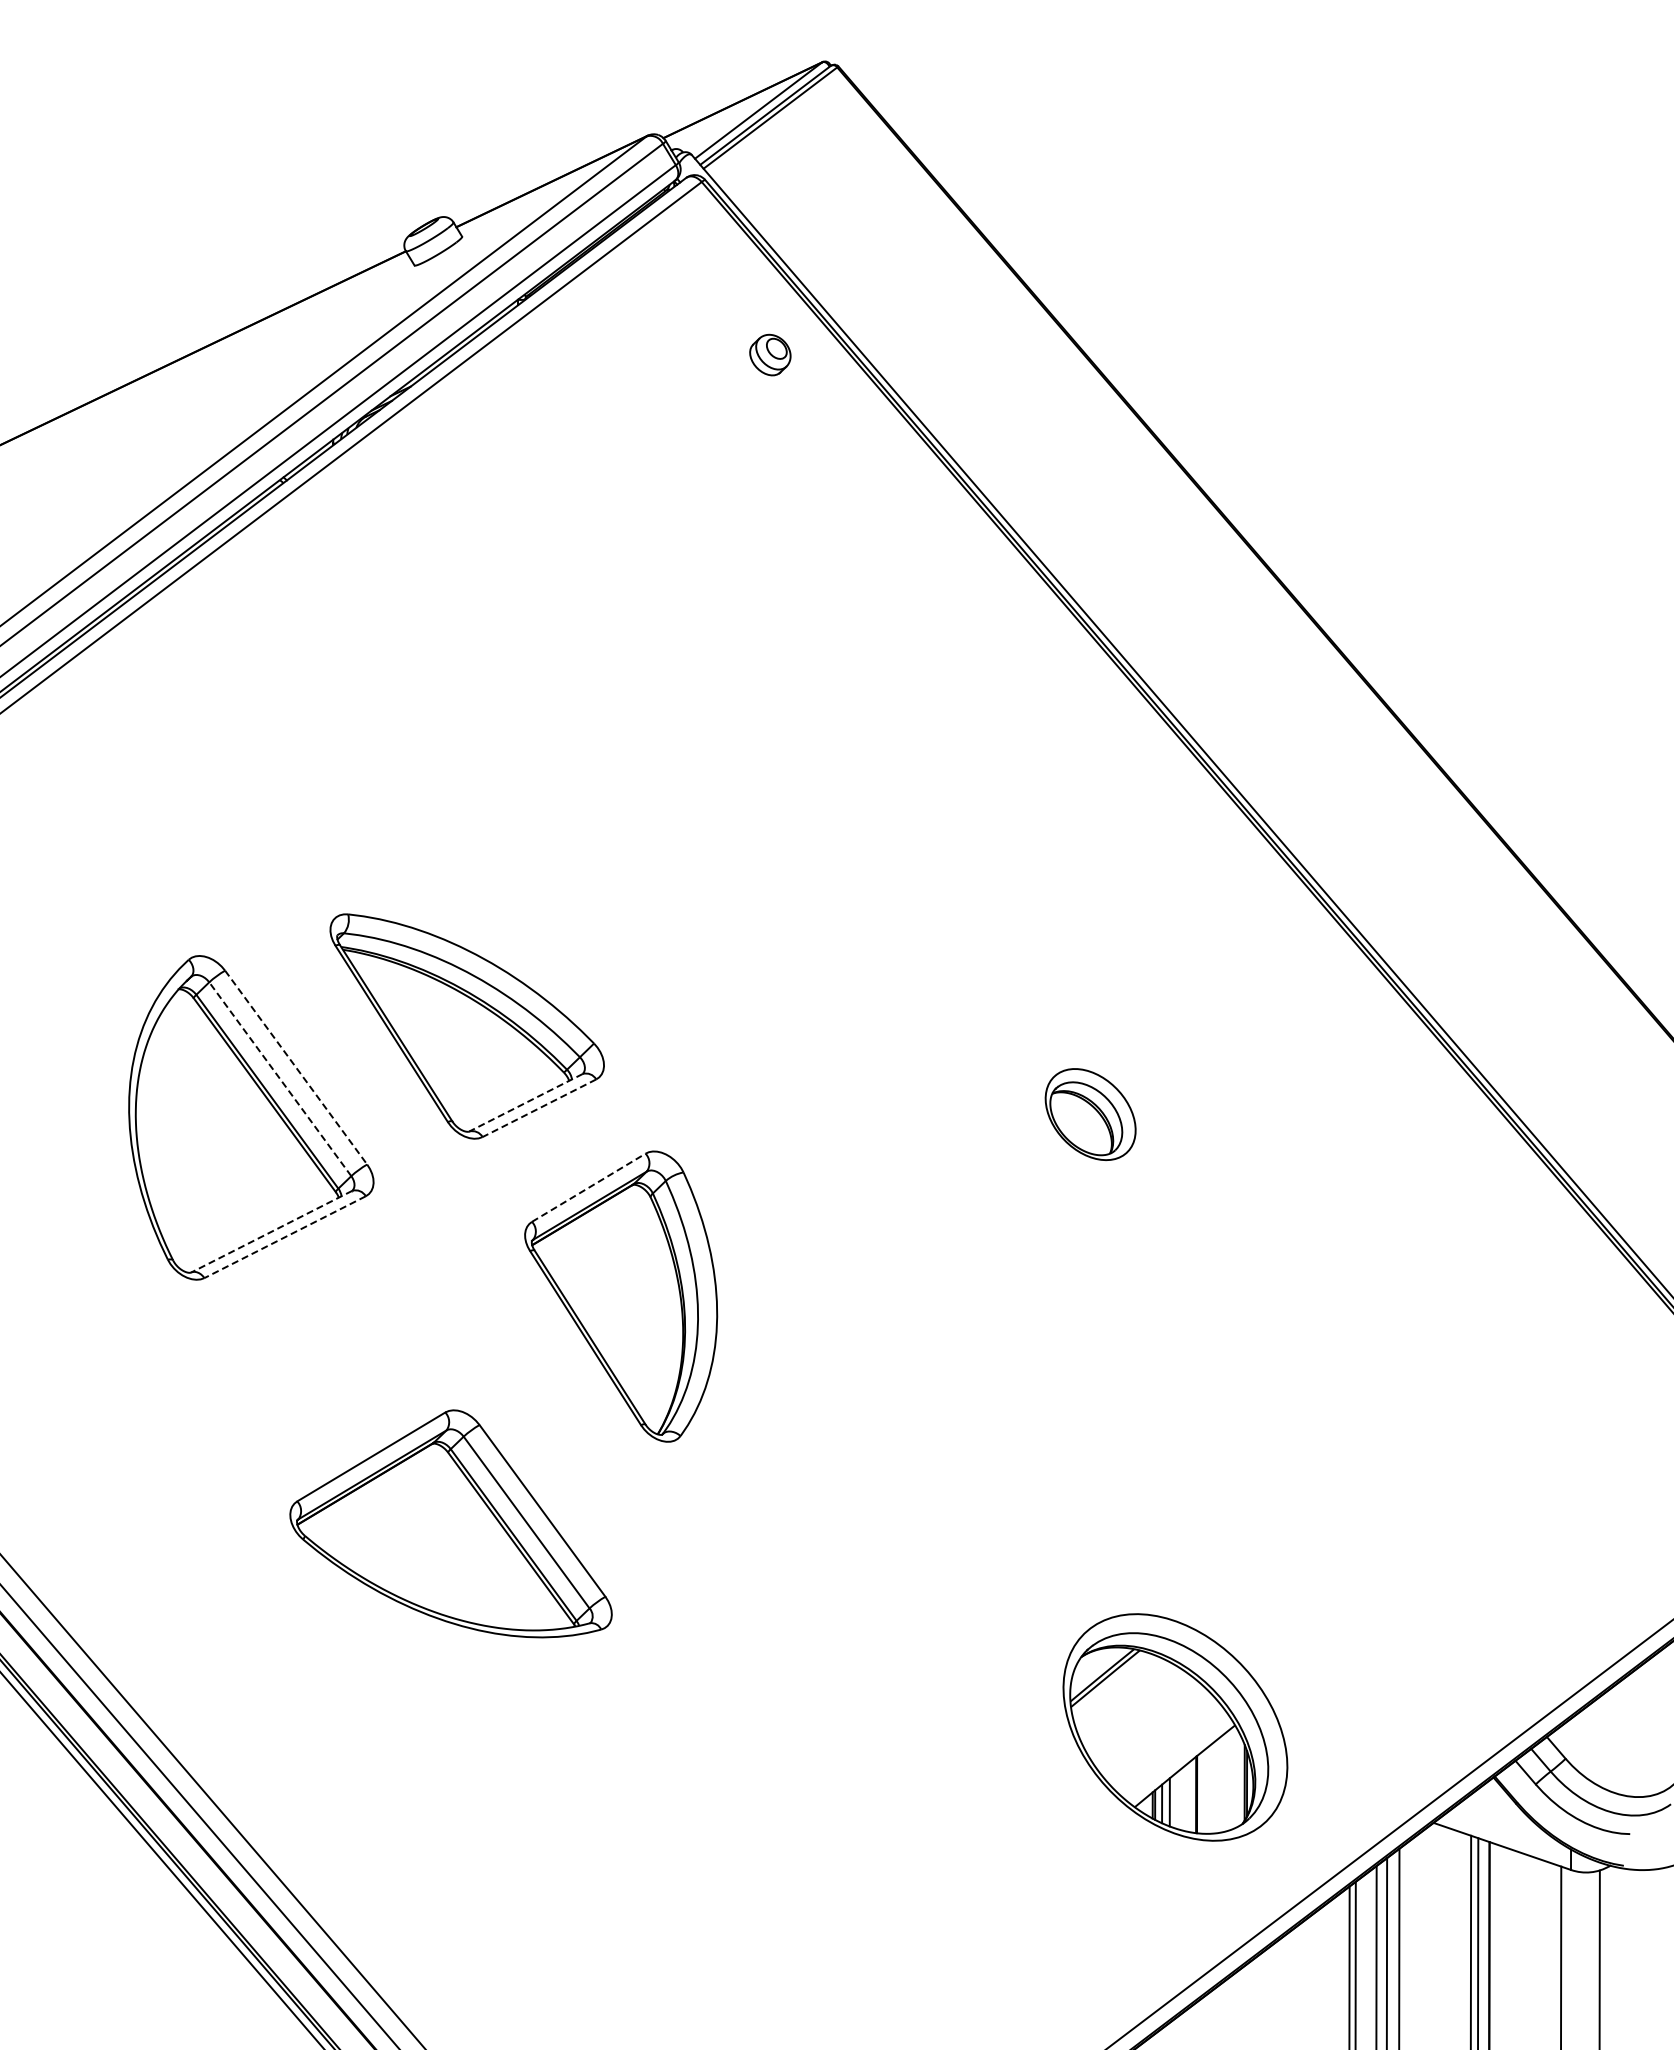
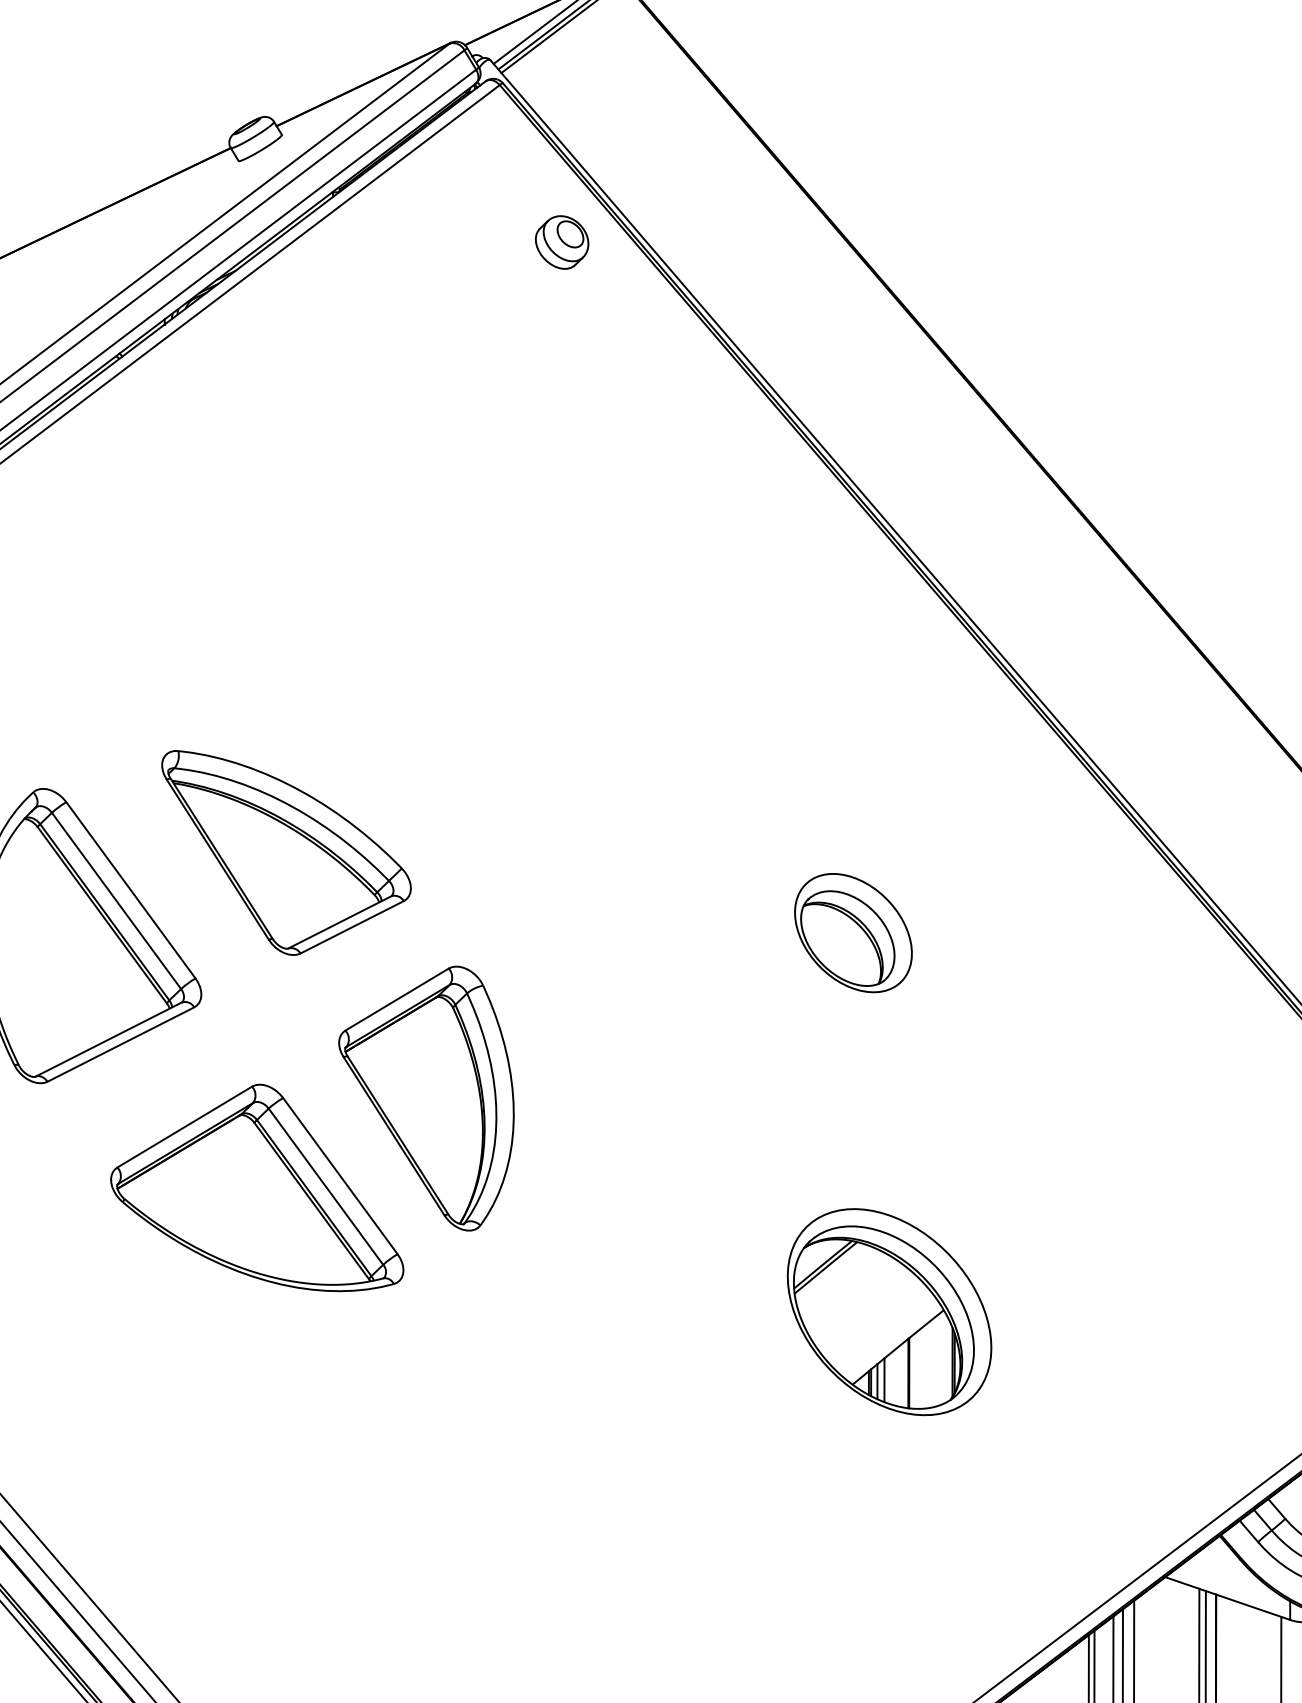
part: (770, 354) -> (562, 241), size x1.43
line: (296, 1068) -> (131, 891), dashed -> solid
line: (280, 1078) -> (116, 900), dashed -> solid
line: (525, 1102) -> (339, 922), dashed -> solid
line: (539, 1108) -> (352, 927), dashed -> solid
part: (1090, 1114) -> (853, 933), size x1.43
line: (589, 1187) -> (397, 999), dashed -> solid
line: (271, 1231) -> (108, 1039), dashed -> solid
line: (284, 1237) -> (120, 1044), dashed -> solid
part: (450, 1523) -> (256, 1187), moved
part: (1175, 1727) -> (889, 1312), moved

